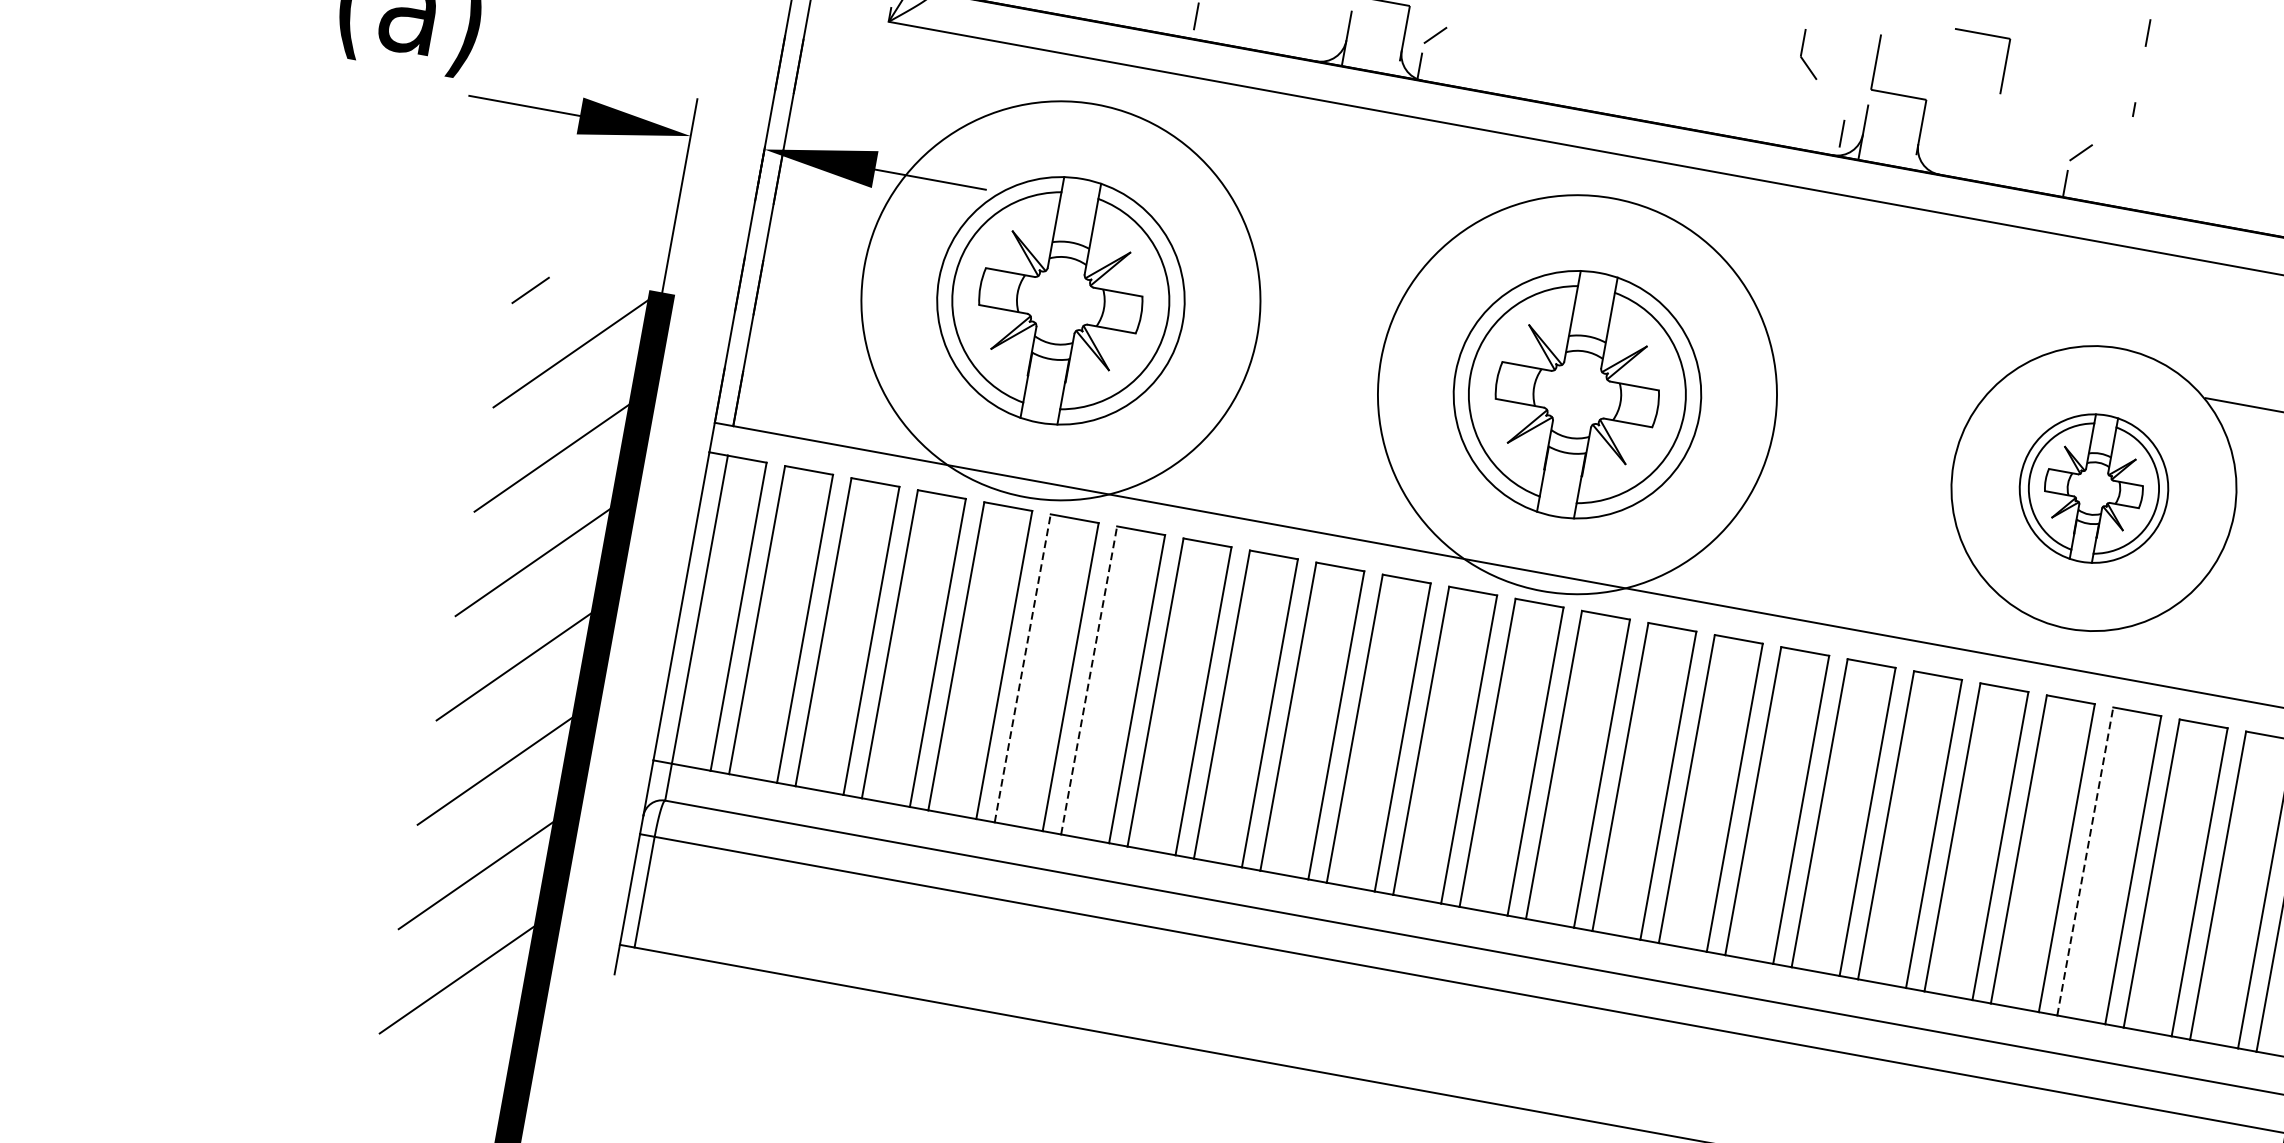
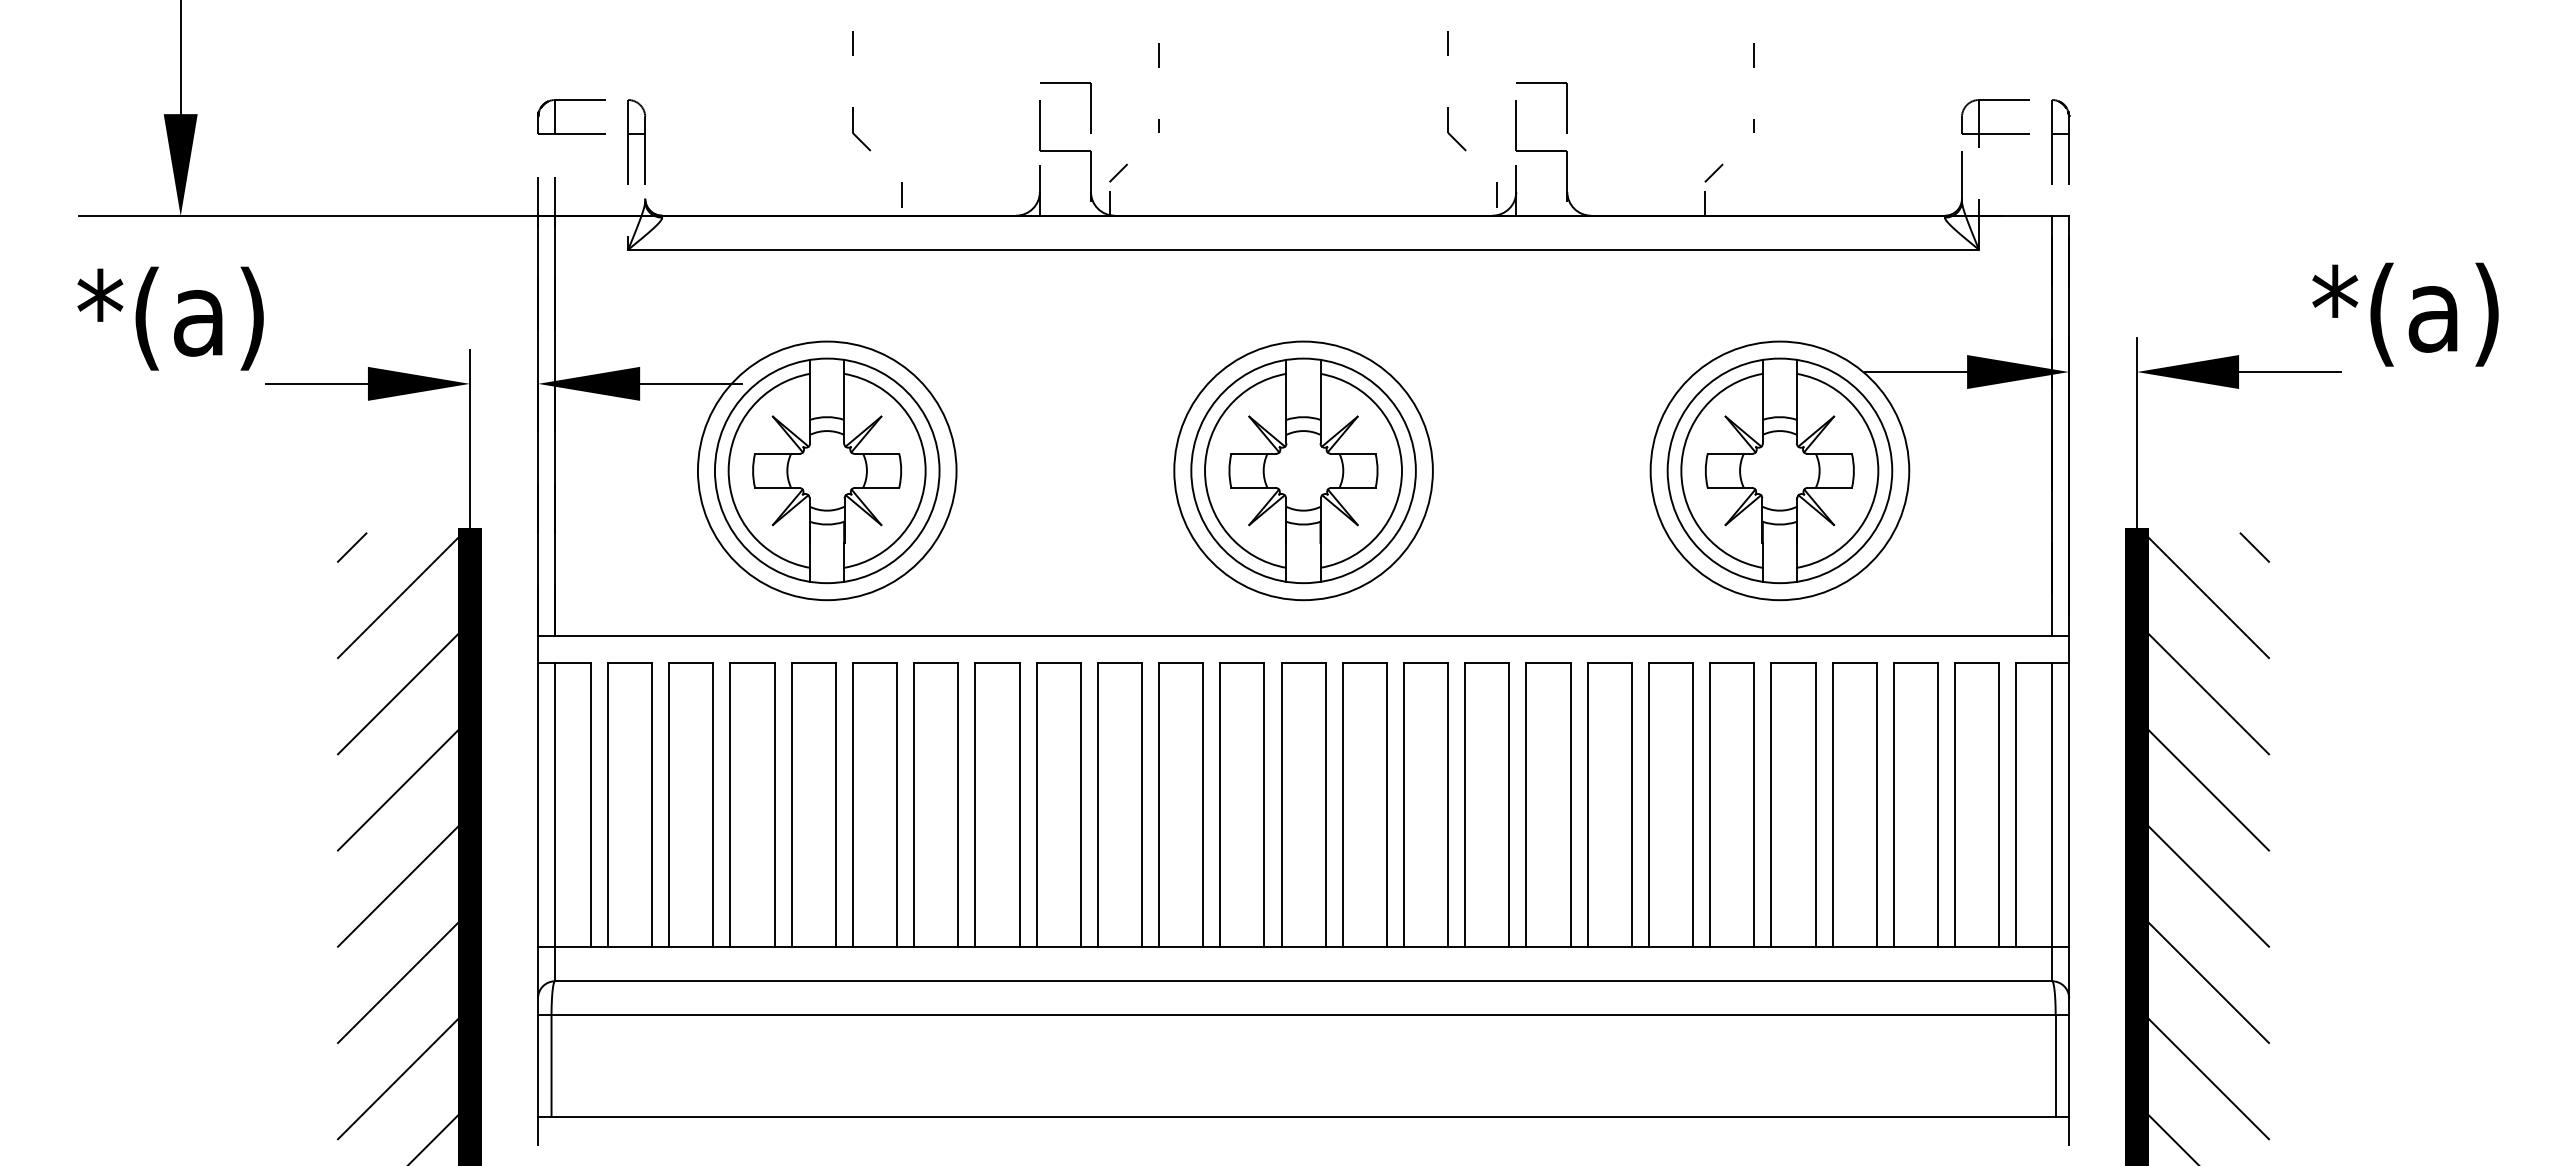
part: (1982, 34) -> (1541, 83), moved
circle: (1060, 300) -> (826, 470), size x0.71
circle: (1577, 394) -> (1303, 470), size x0.71
part: (2093, 488) -> (1779, 470), size x1.67
line: (1022, 667) -> (852, 804), dashed -> solid
line: (1089, 679) -> (914, 804), dashed -> solid
line: (2085, 860) -> (1832, 804), dashed -> solid

